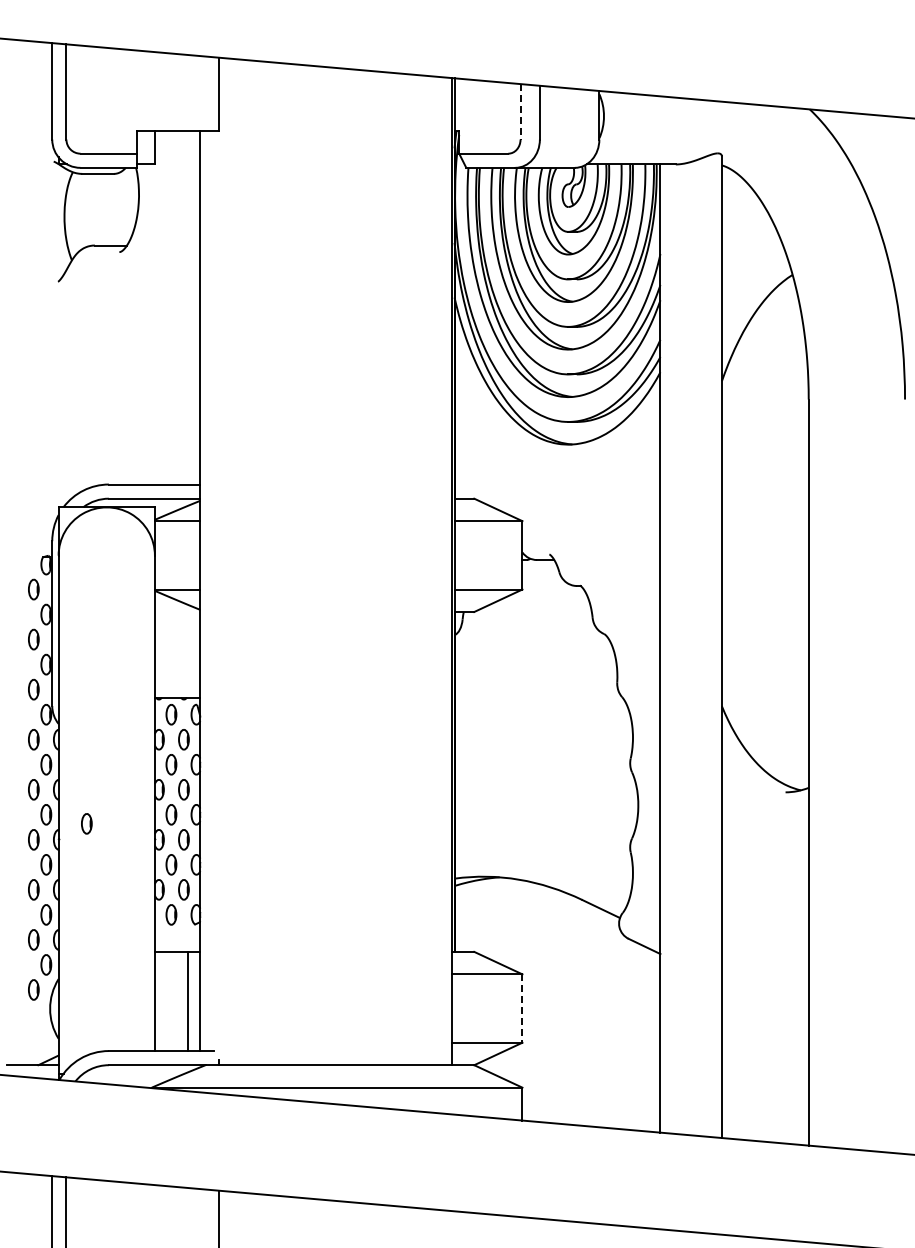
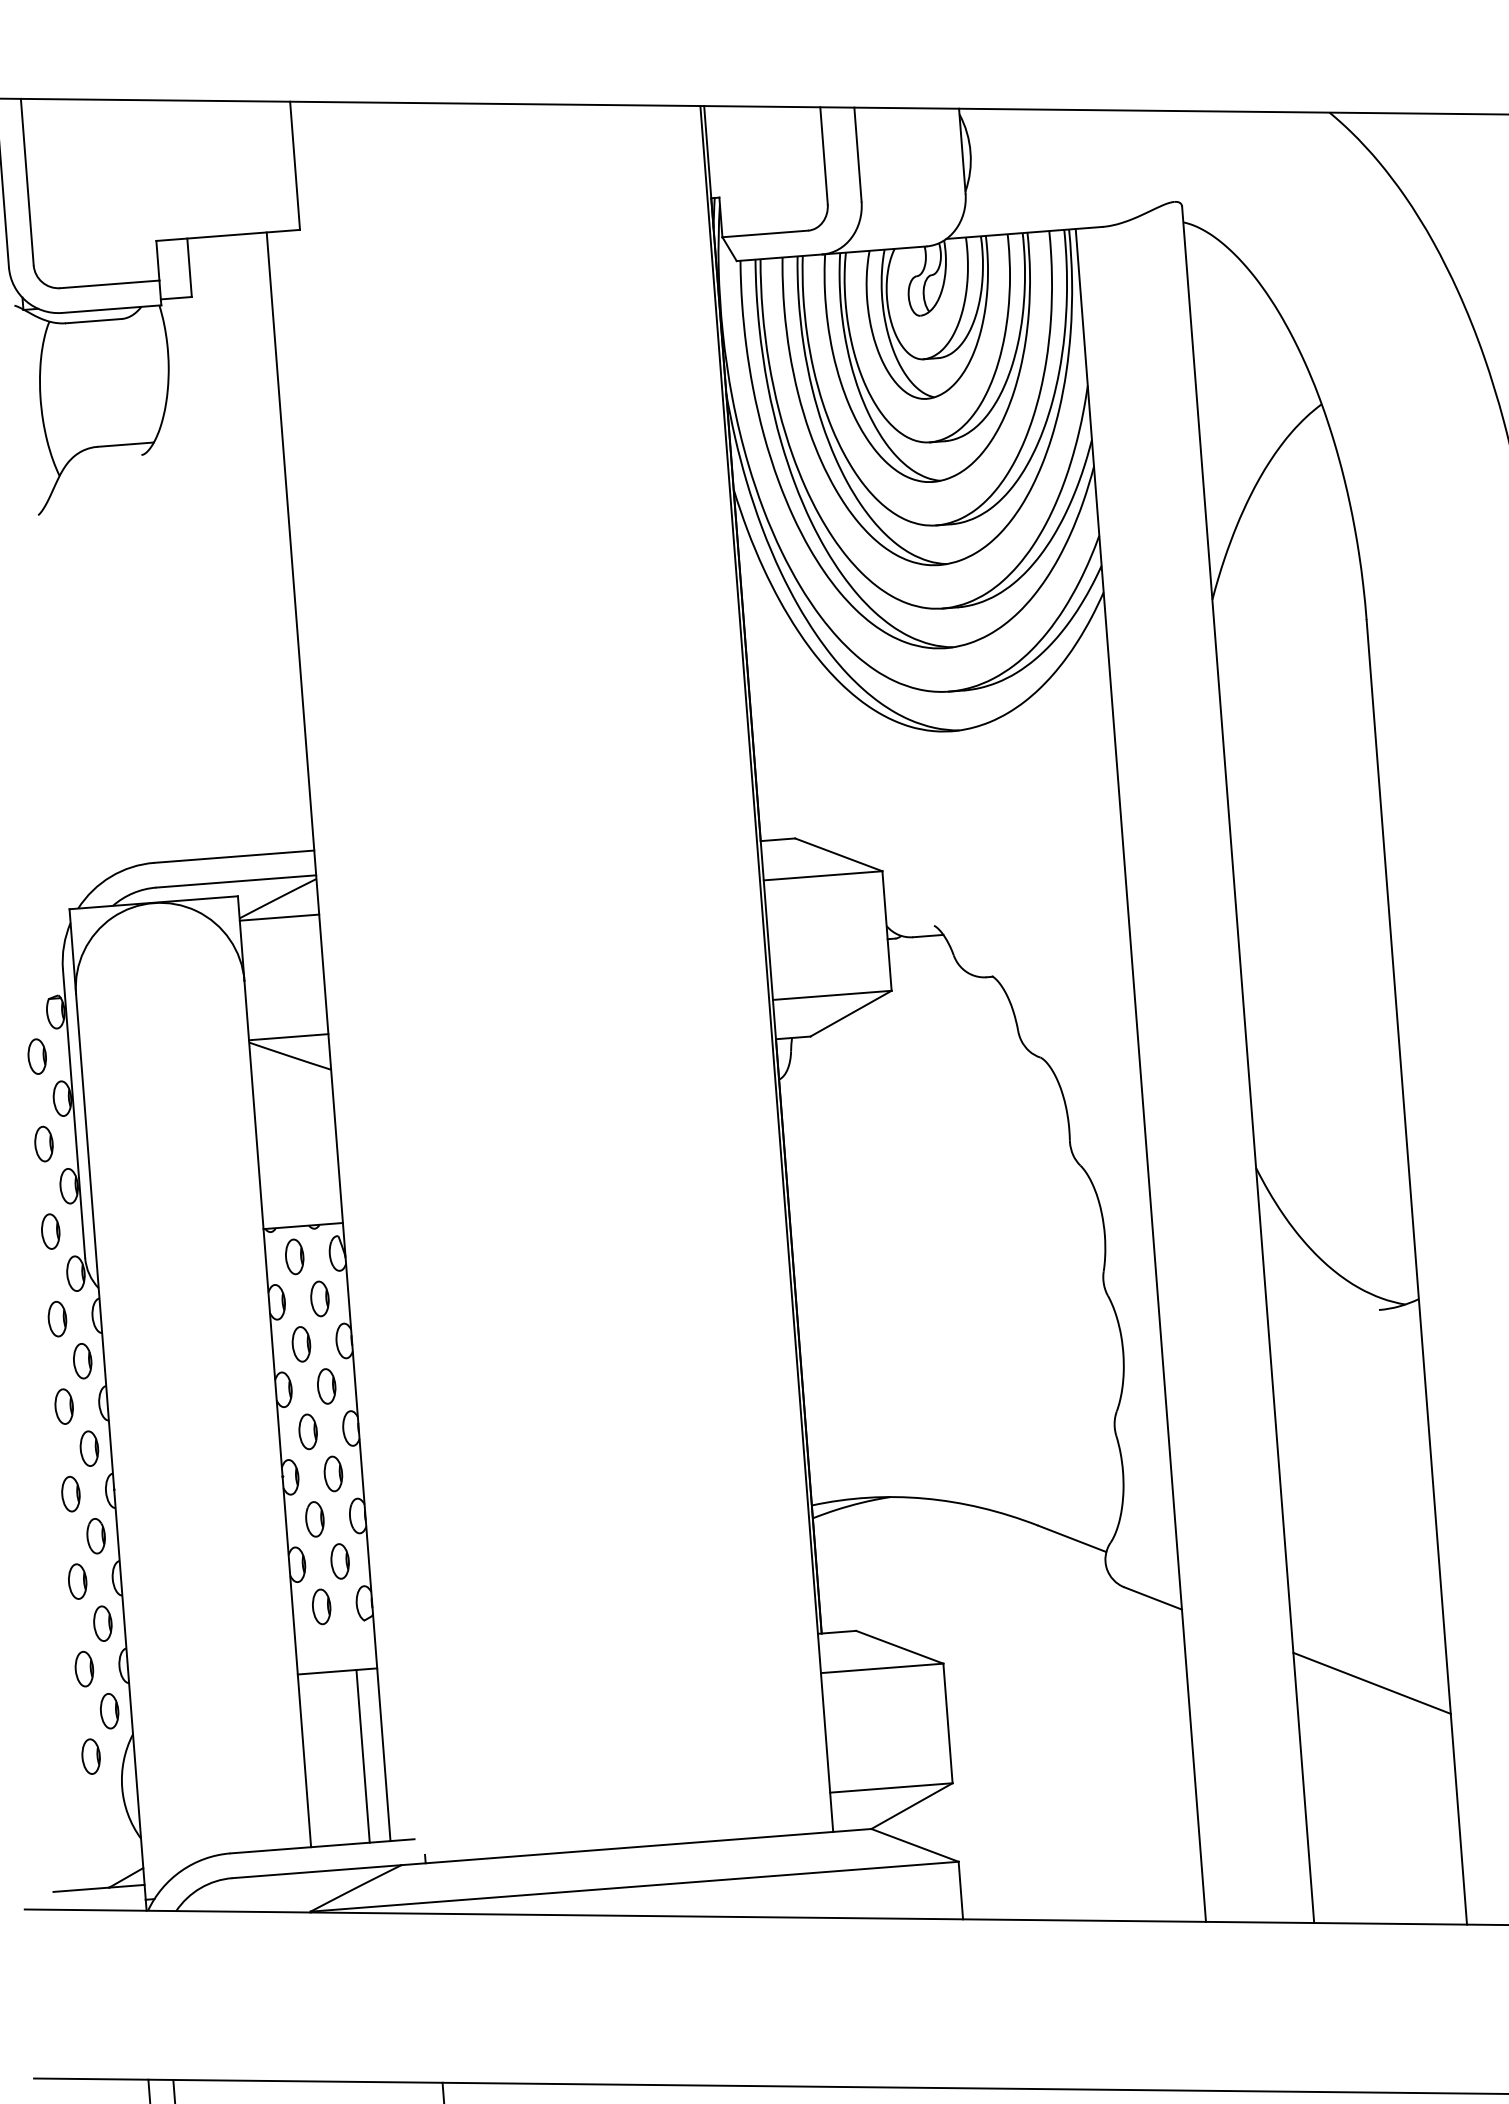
line: (520, 111) -> (823, 155), dashed -> solid
part: (86, 823) -> (160, 1458), removed
line: (764, 1004) -> (1370, 1683), added
line: (522, 1009) -> (948, 1725), dashed -> solid

